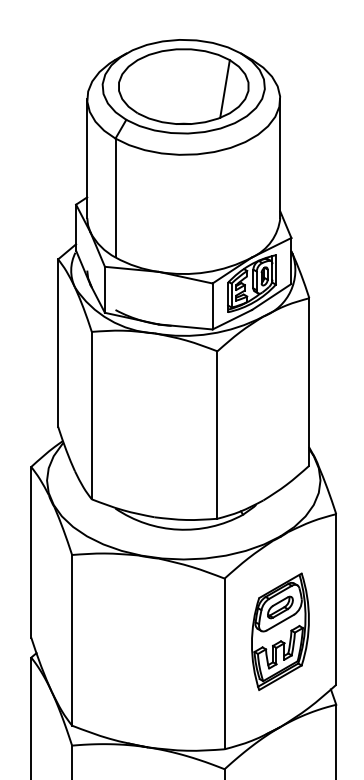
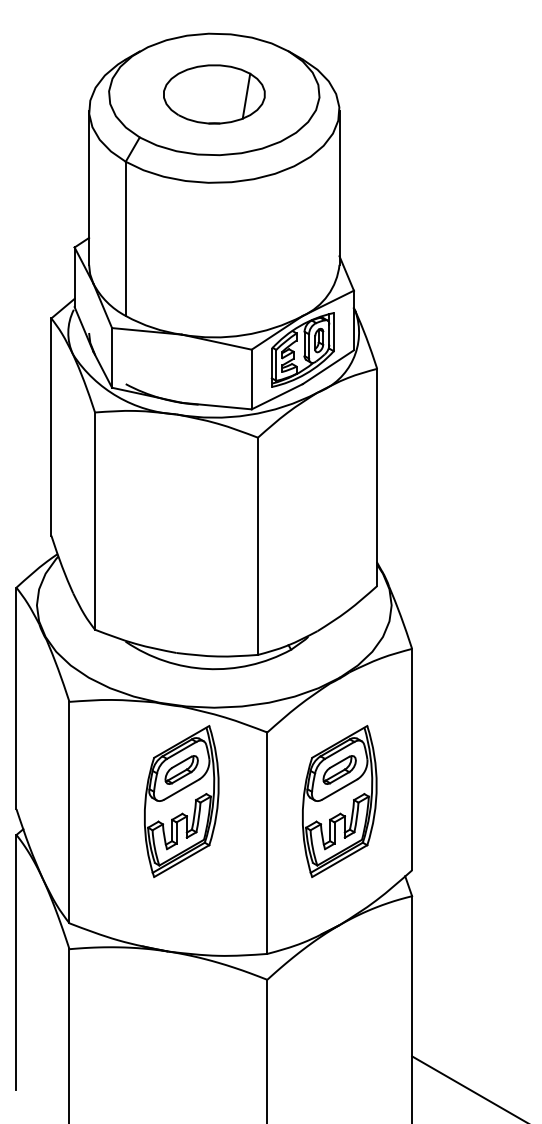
part: (183, 86) -> (214, 94), size x0.6
part: (158, 631) -> (181, 801), added

